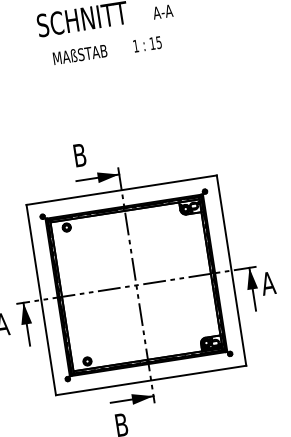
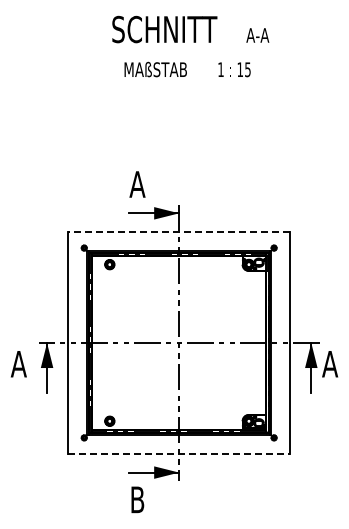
text: (79, 155) -> (137, 184), B -> A
line: (121, 190) -> (178, 231), solid -> dashed
line: (151, 380) -> (179, 454), solid -> dashed

